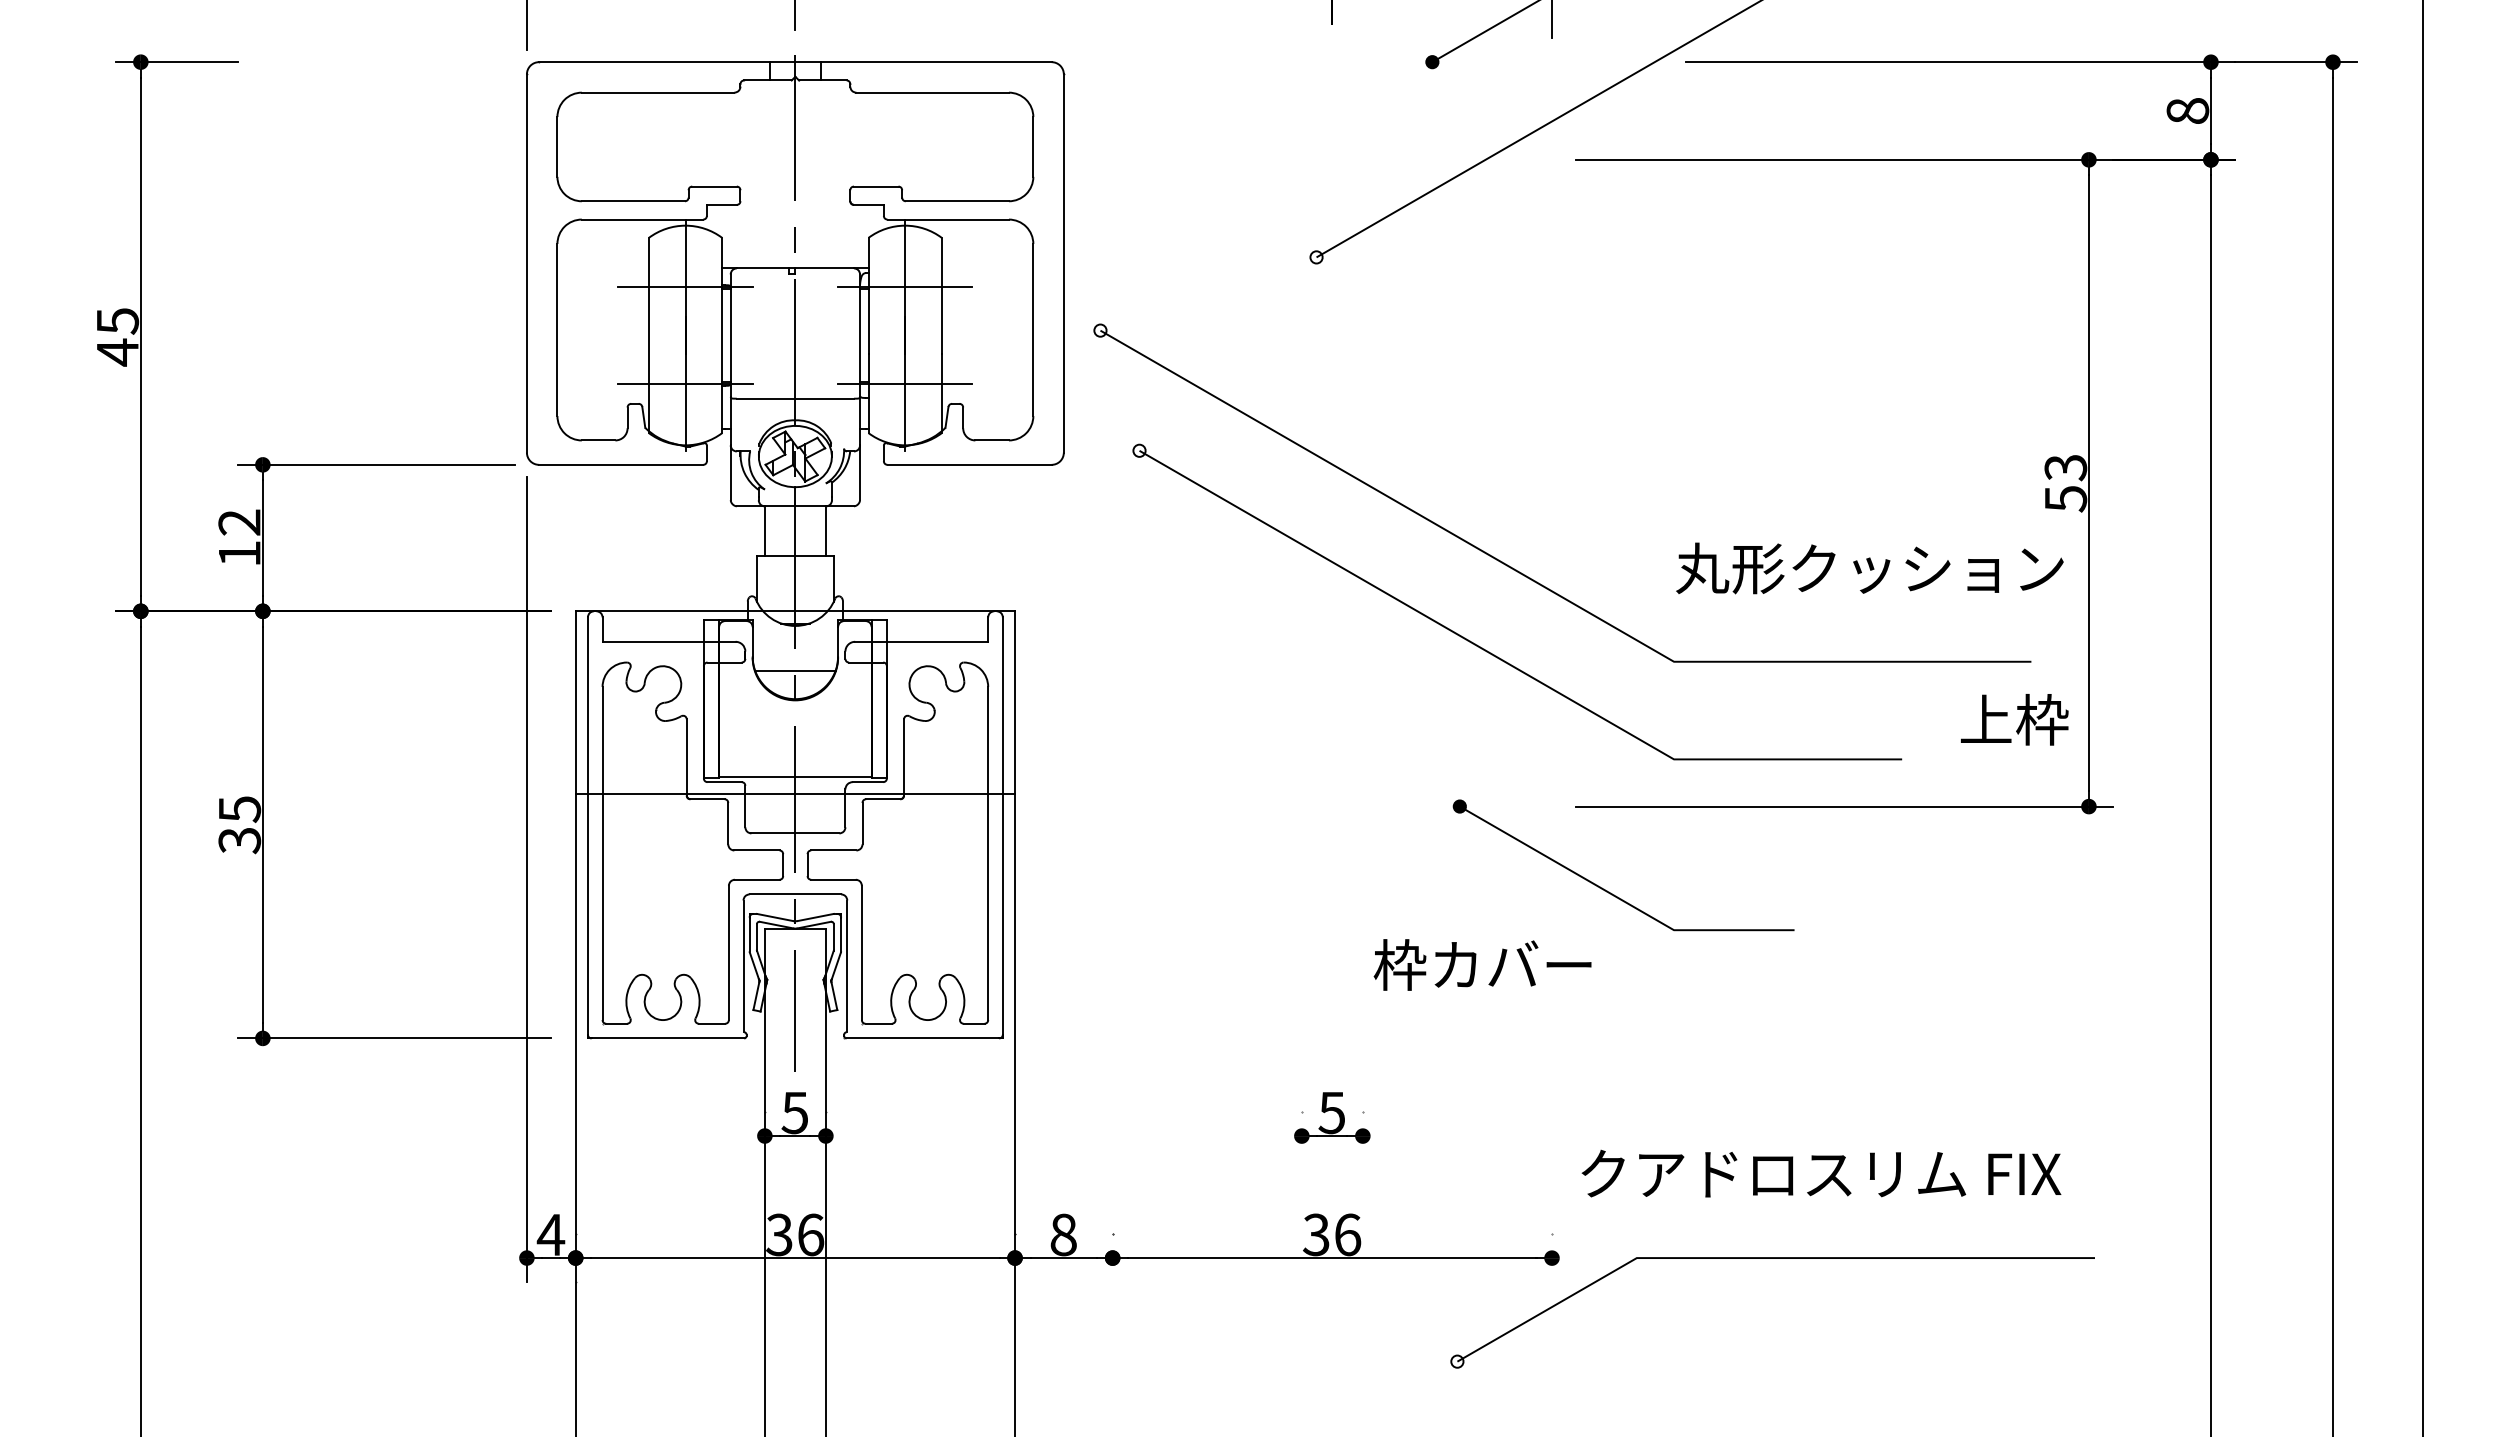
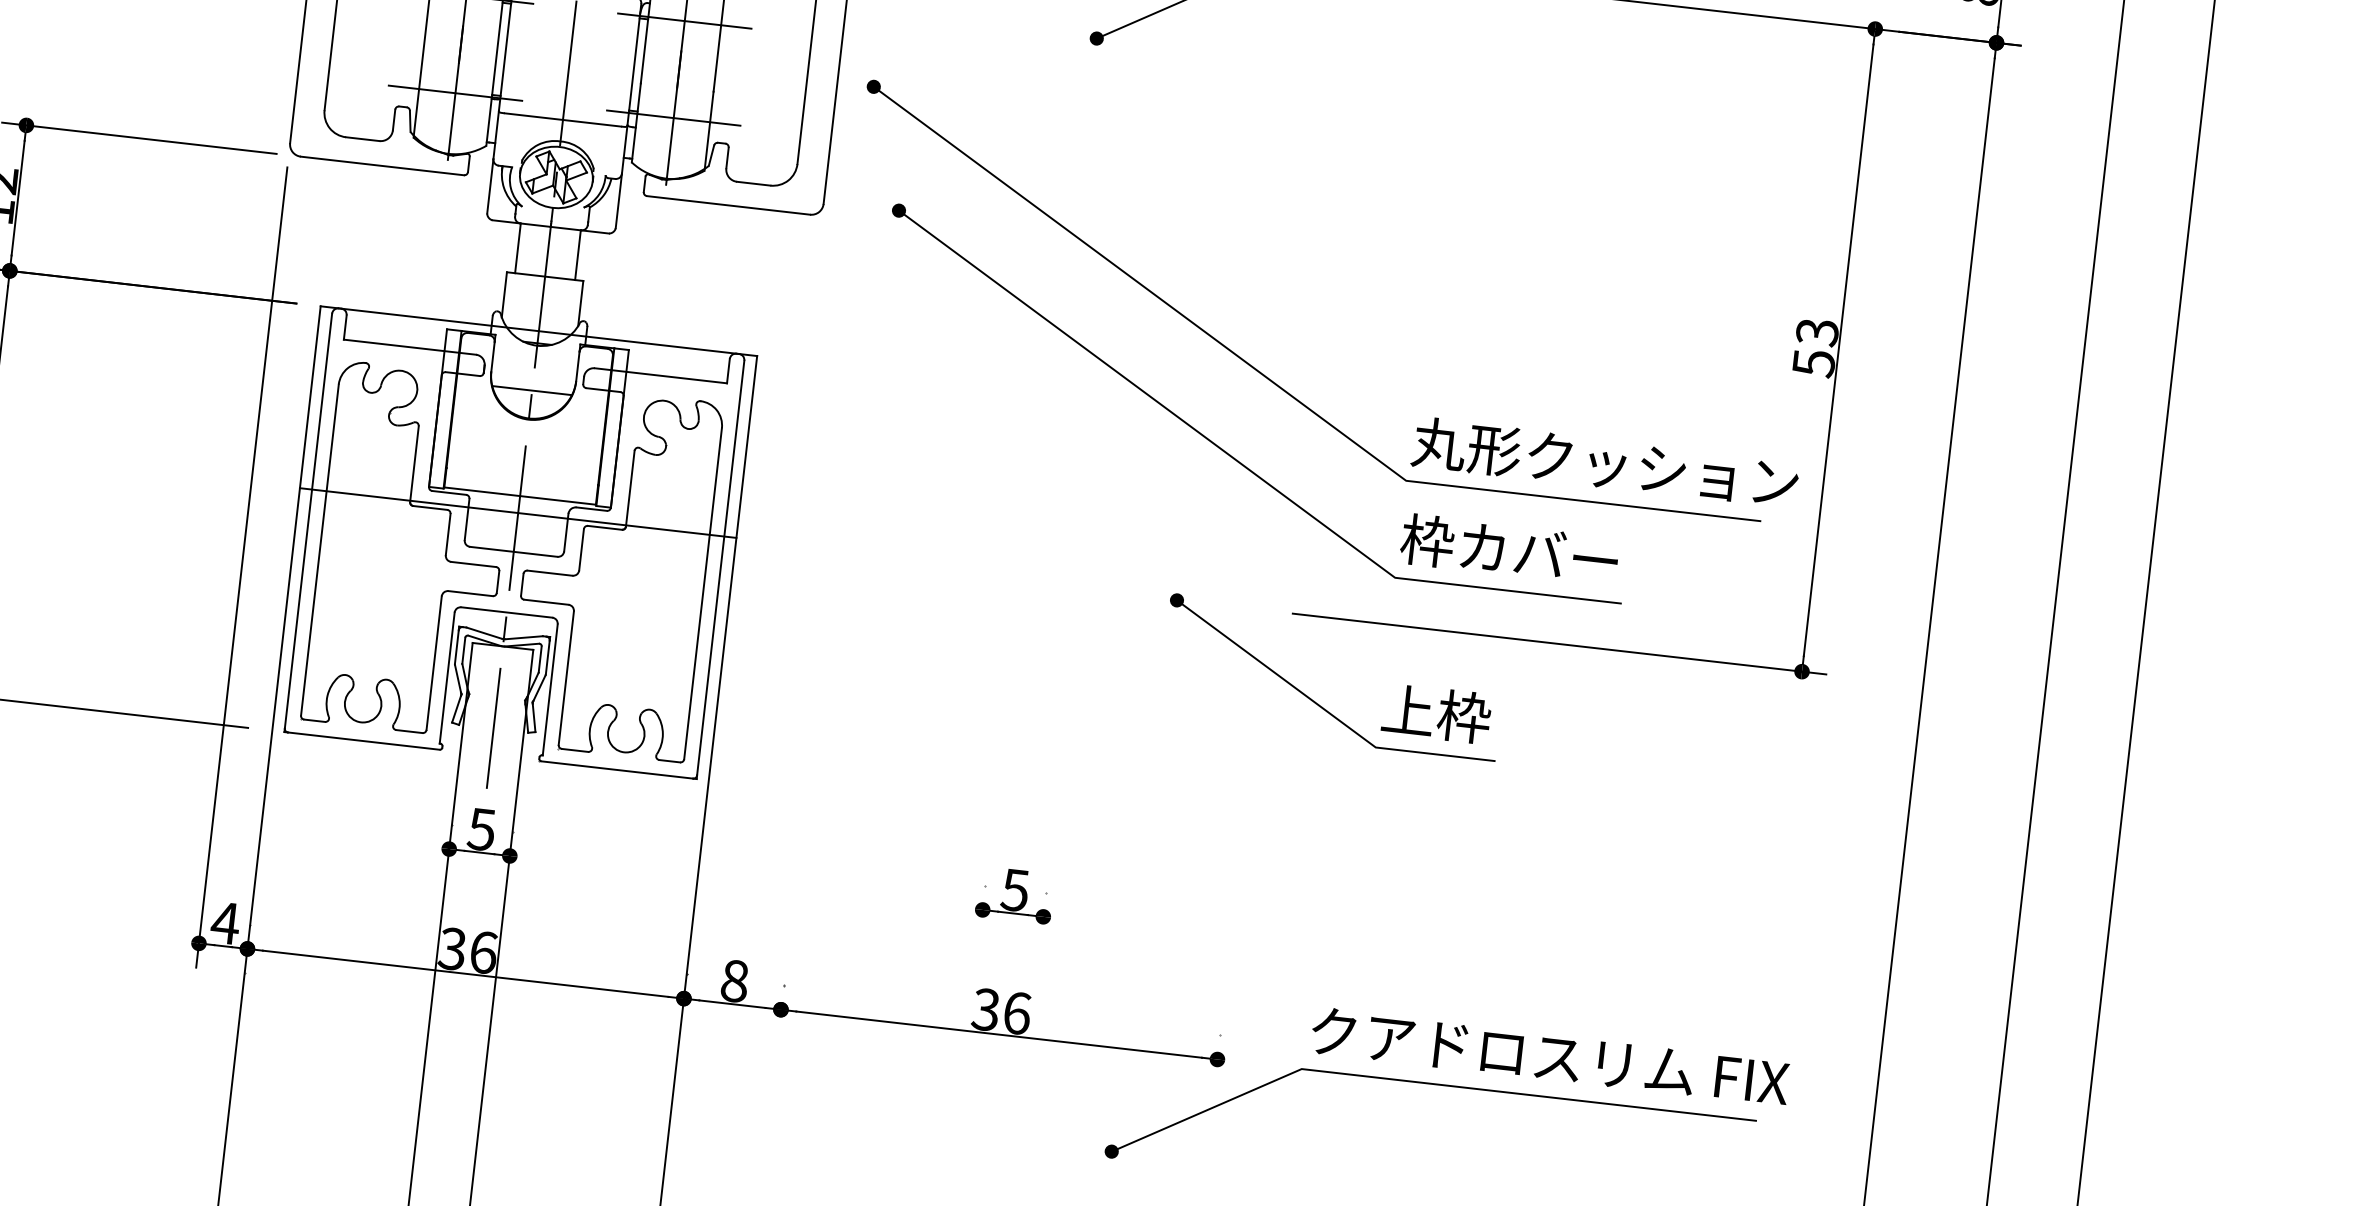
fill: (1316, 257) -> (1096, 38), added
fill: (1100, 330) -> (873, 86), added
fill: (1139, 450) -> (899, 210), added
text: (1869, 568) -> (1604, 462), moved
text: (2014, 719) -> (1436, 713), moved
text: (1482, 964) -> (1509, 549), moved
text: (1821, 1173) -> (1550, 1056), moved
fill: (1457, 1361) -> (1111, 1151), added

